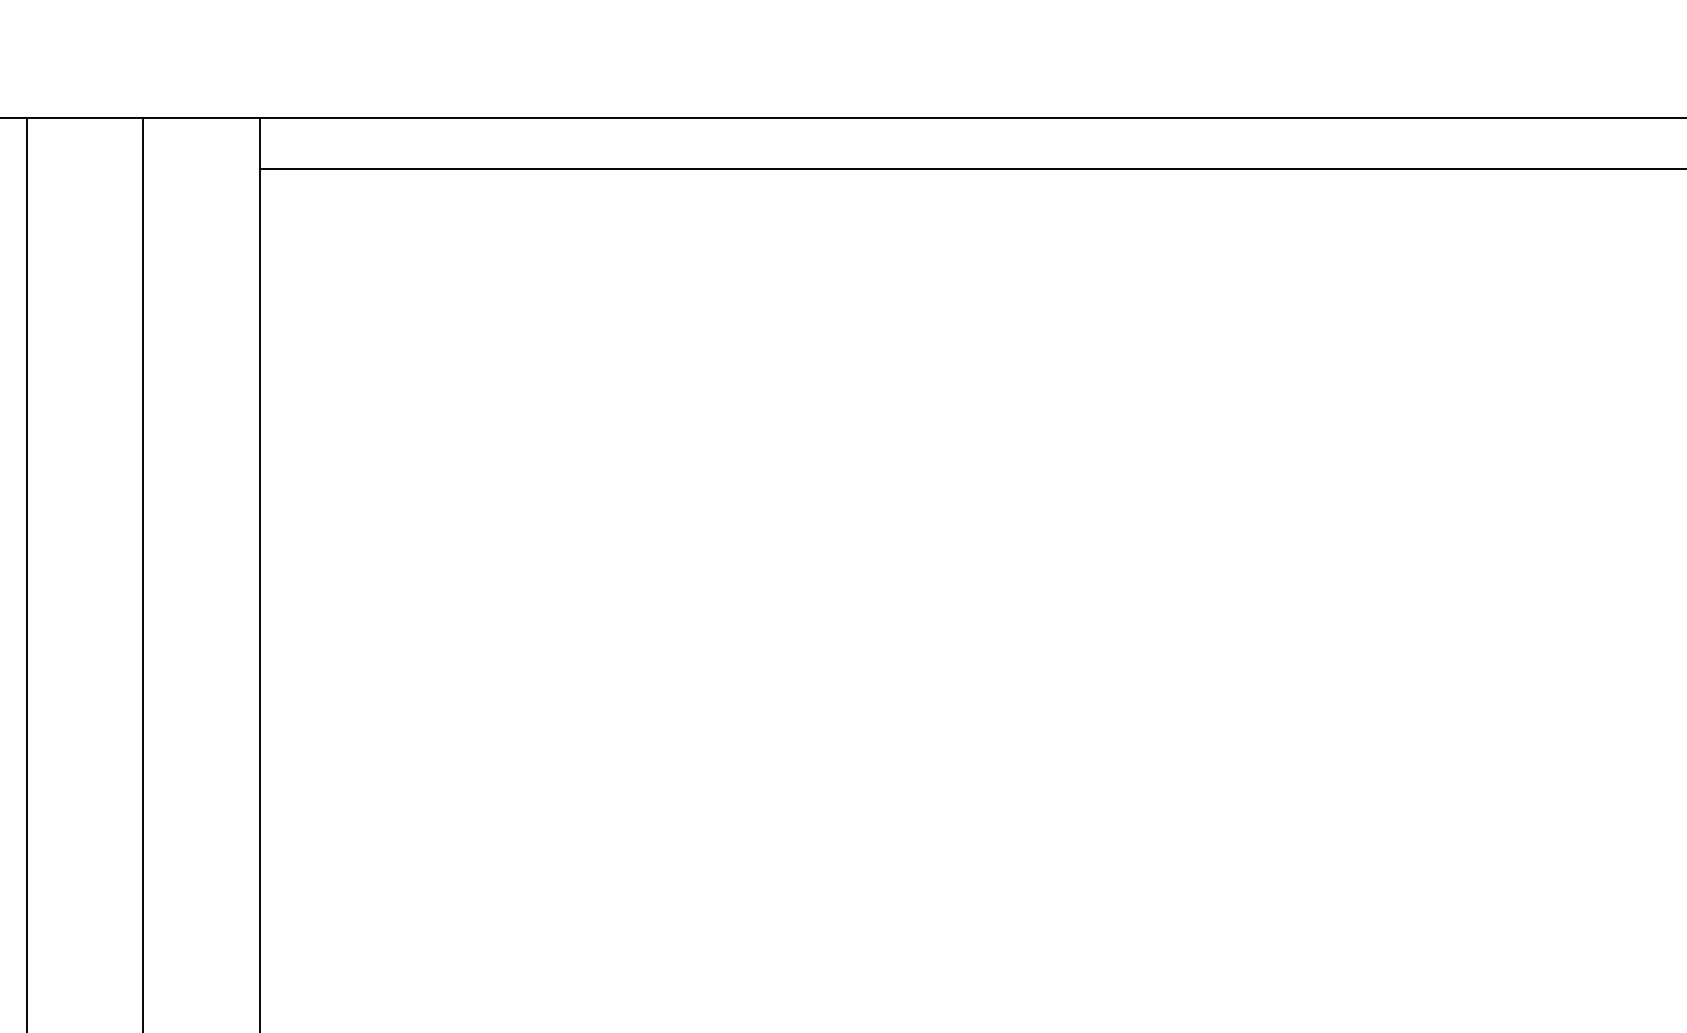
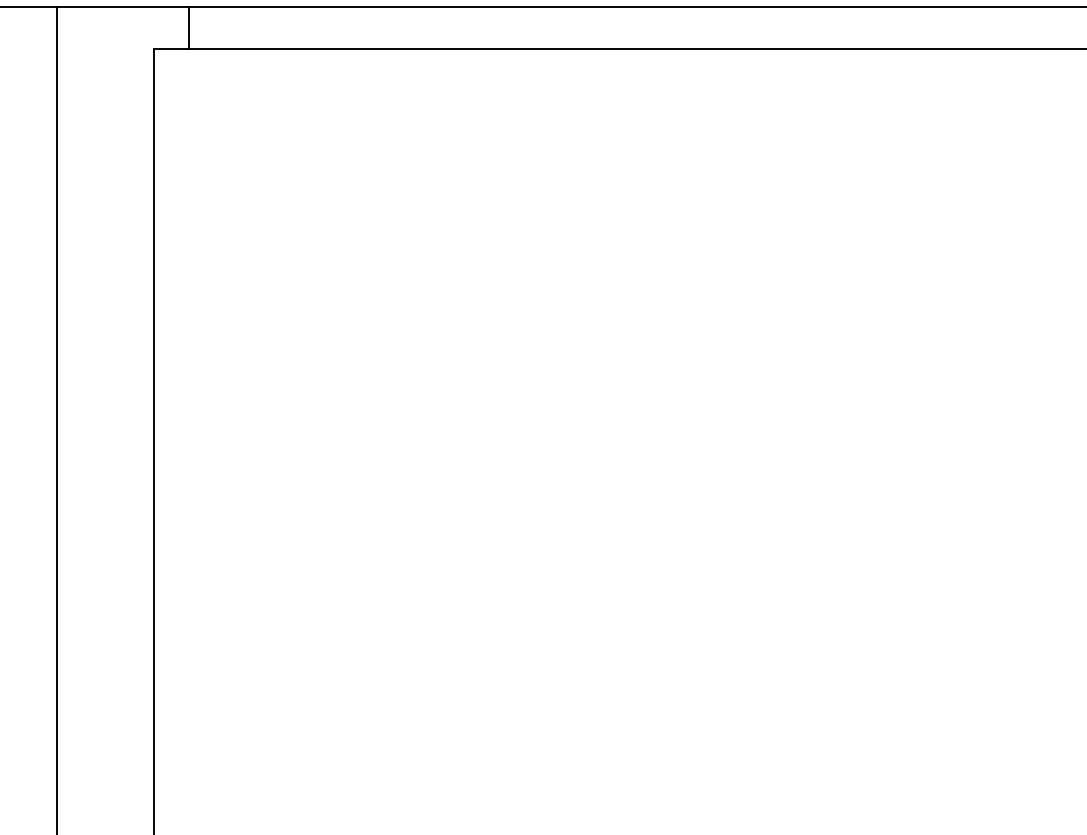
line: (259, 143) -> (188, 27), moved

